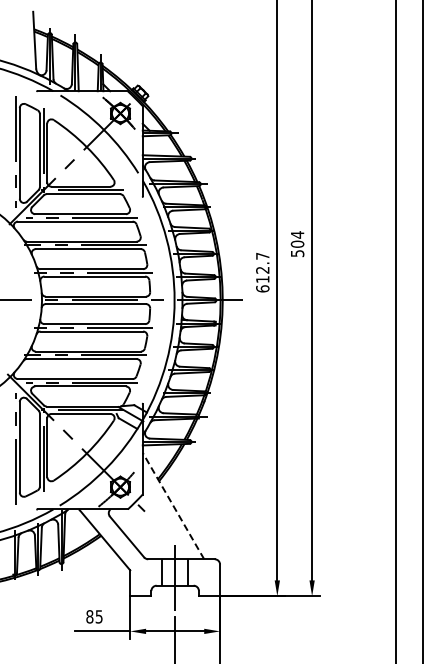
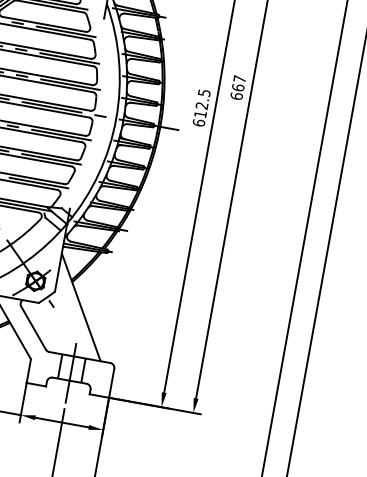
text: (297, 244) -> (238, 87), 504 -> 667
text: (262, 255) -> (204, 92), 612.7 -> 612.5
line: (173, 505) -> (81, 306), dashed -> solid

